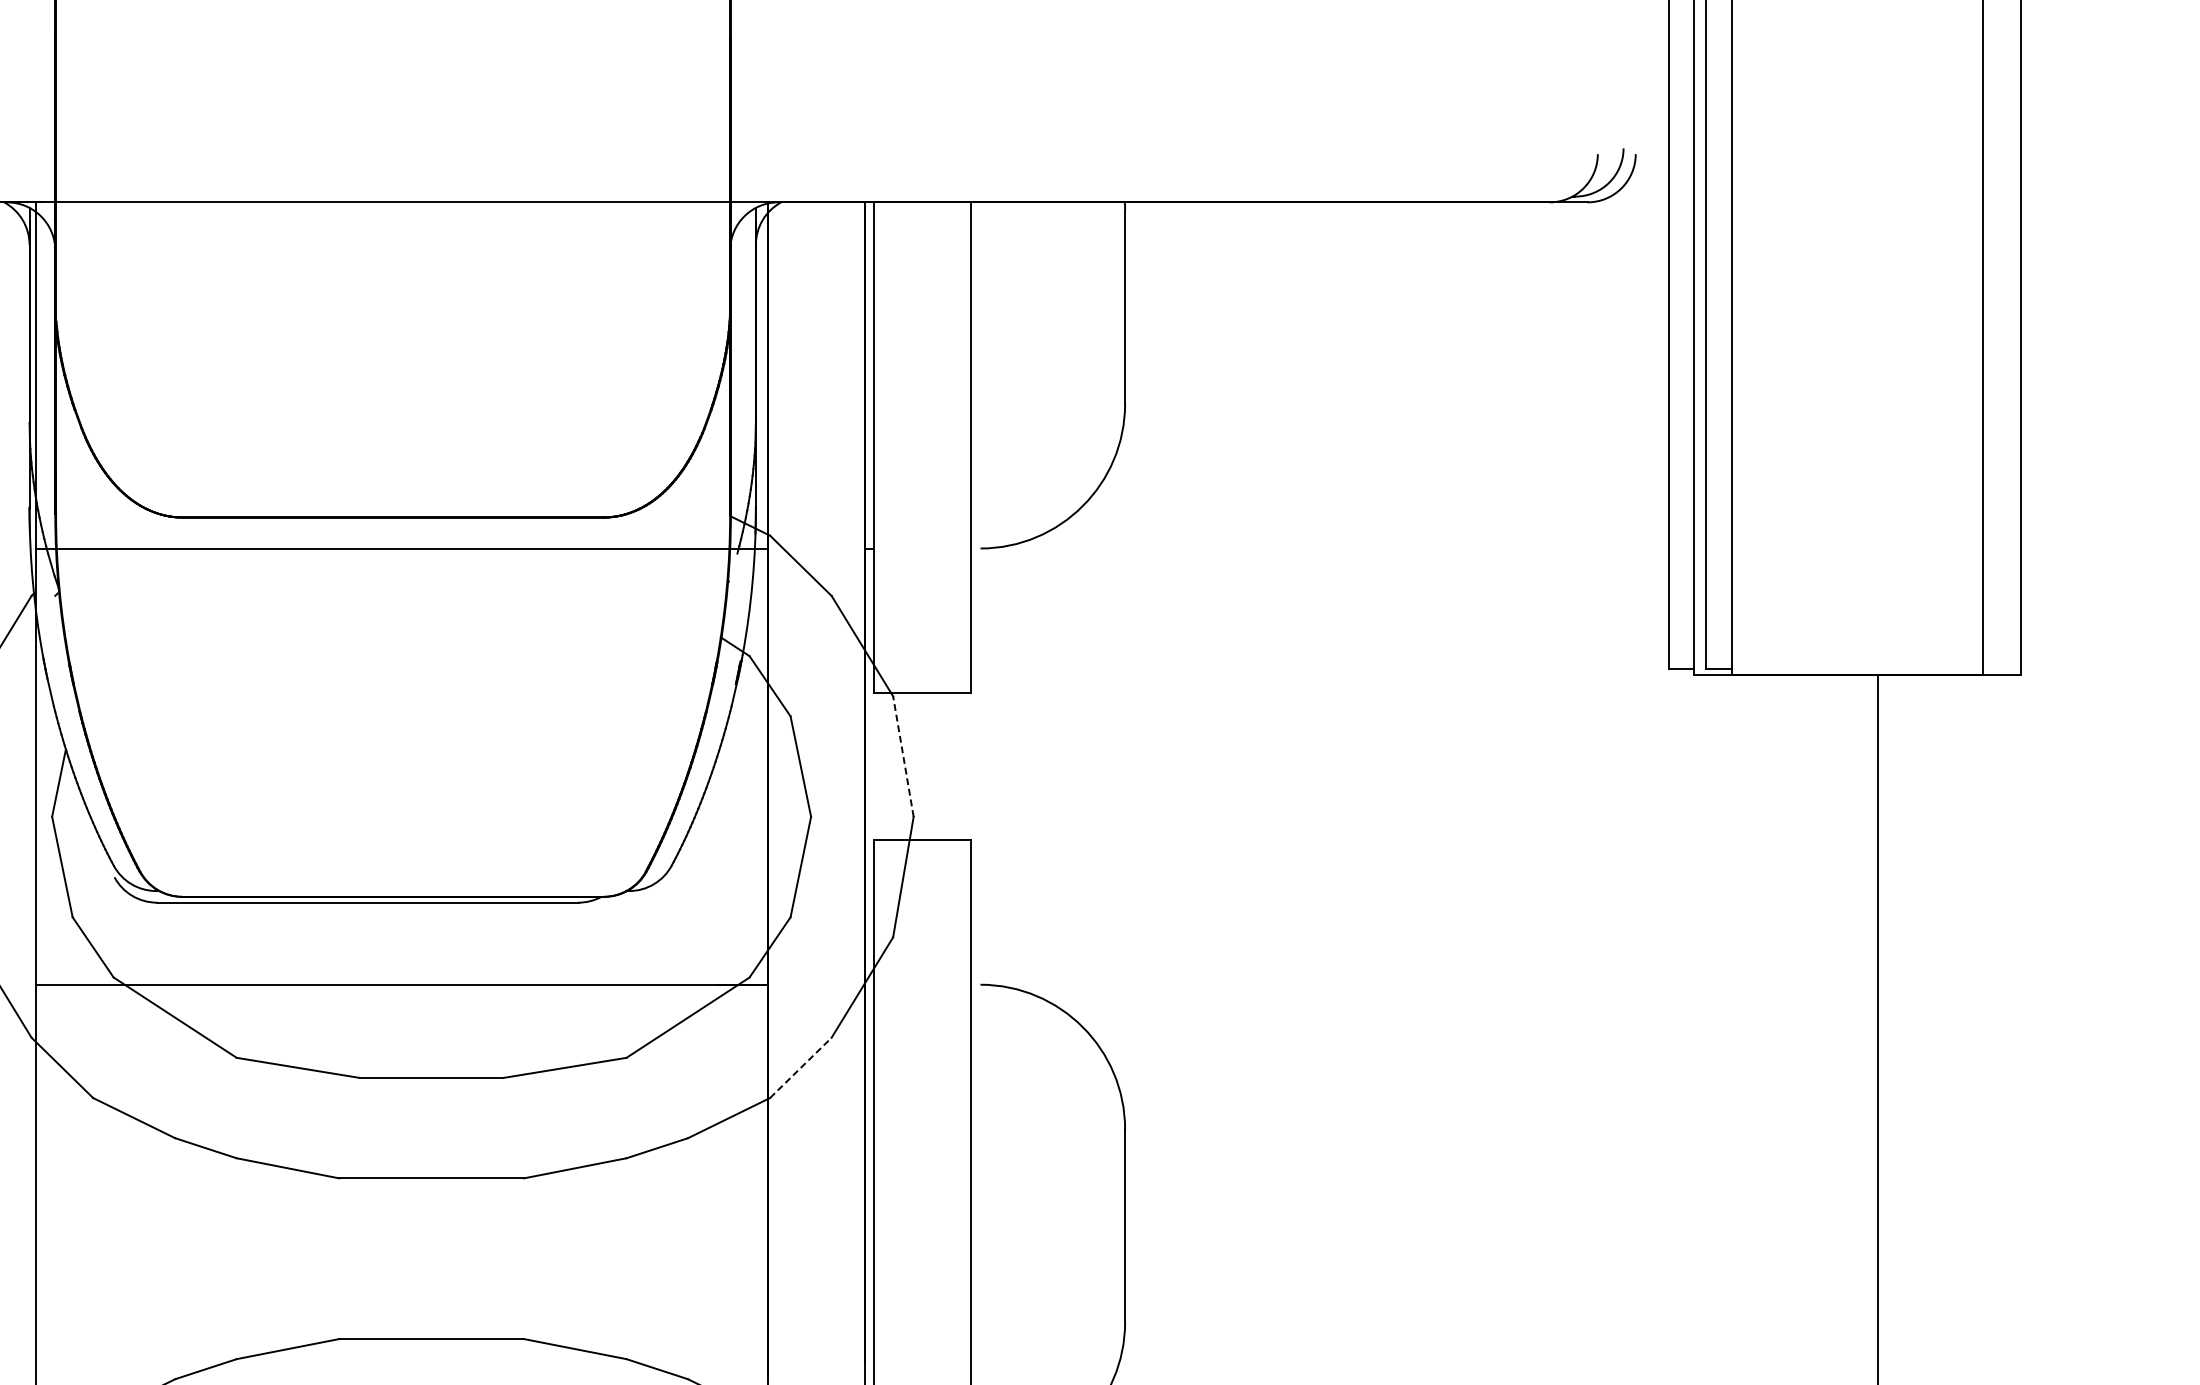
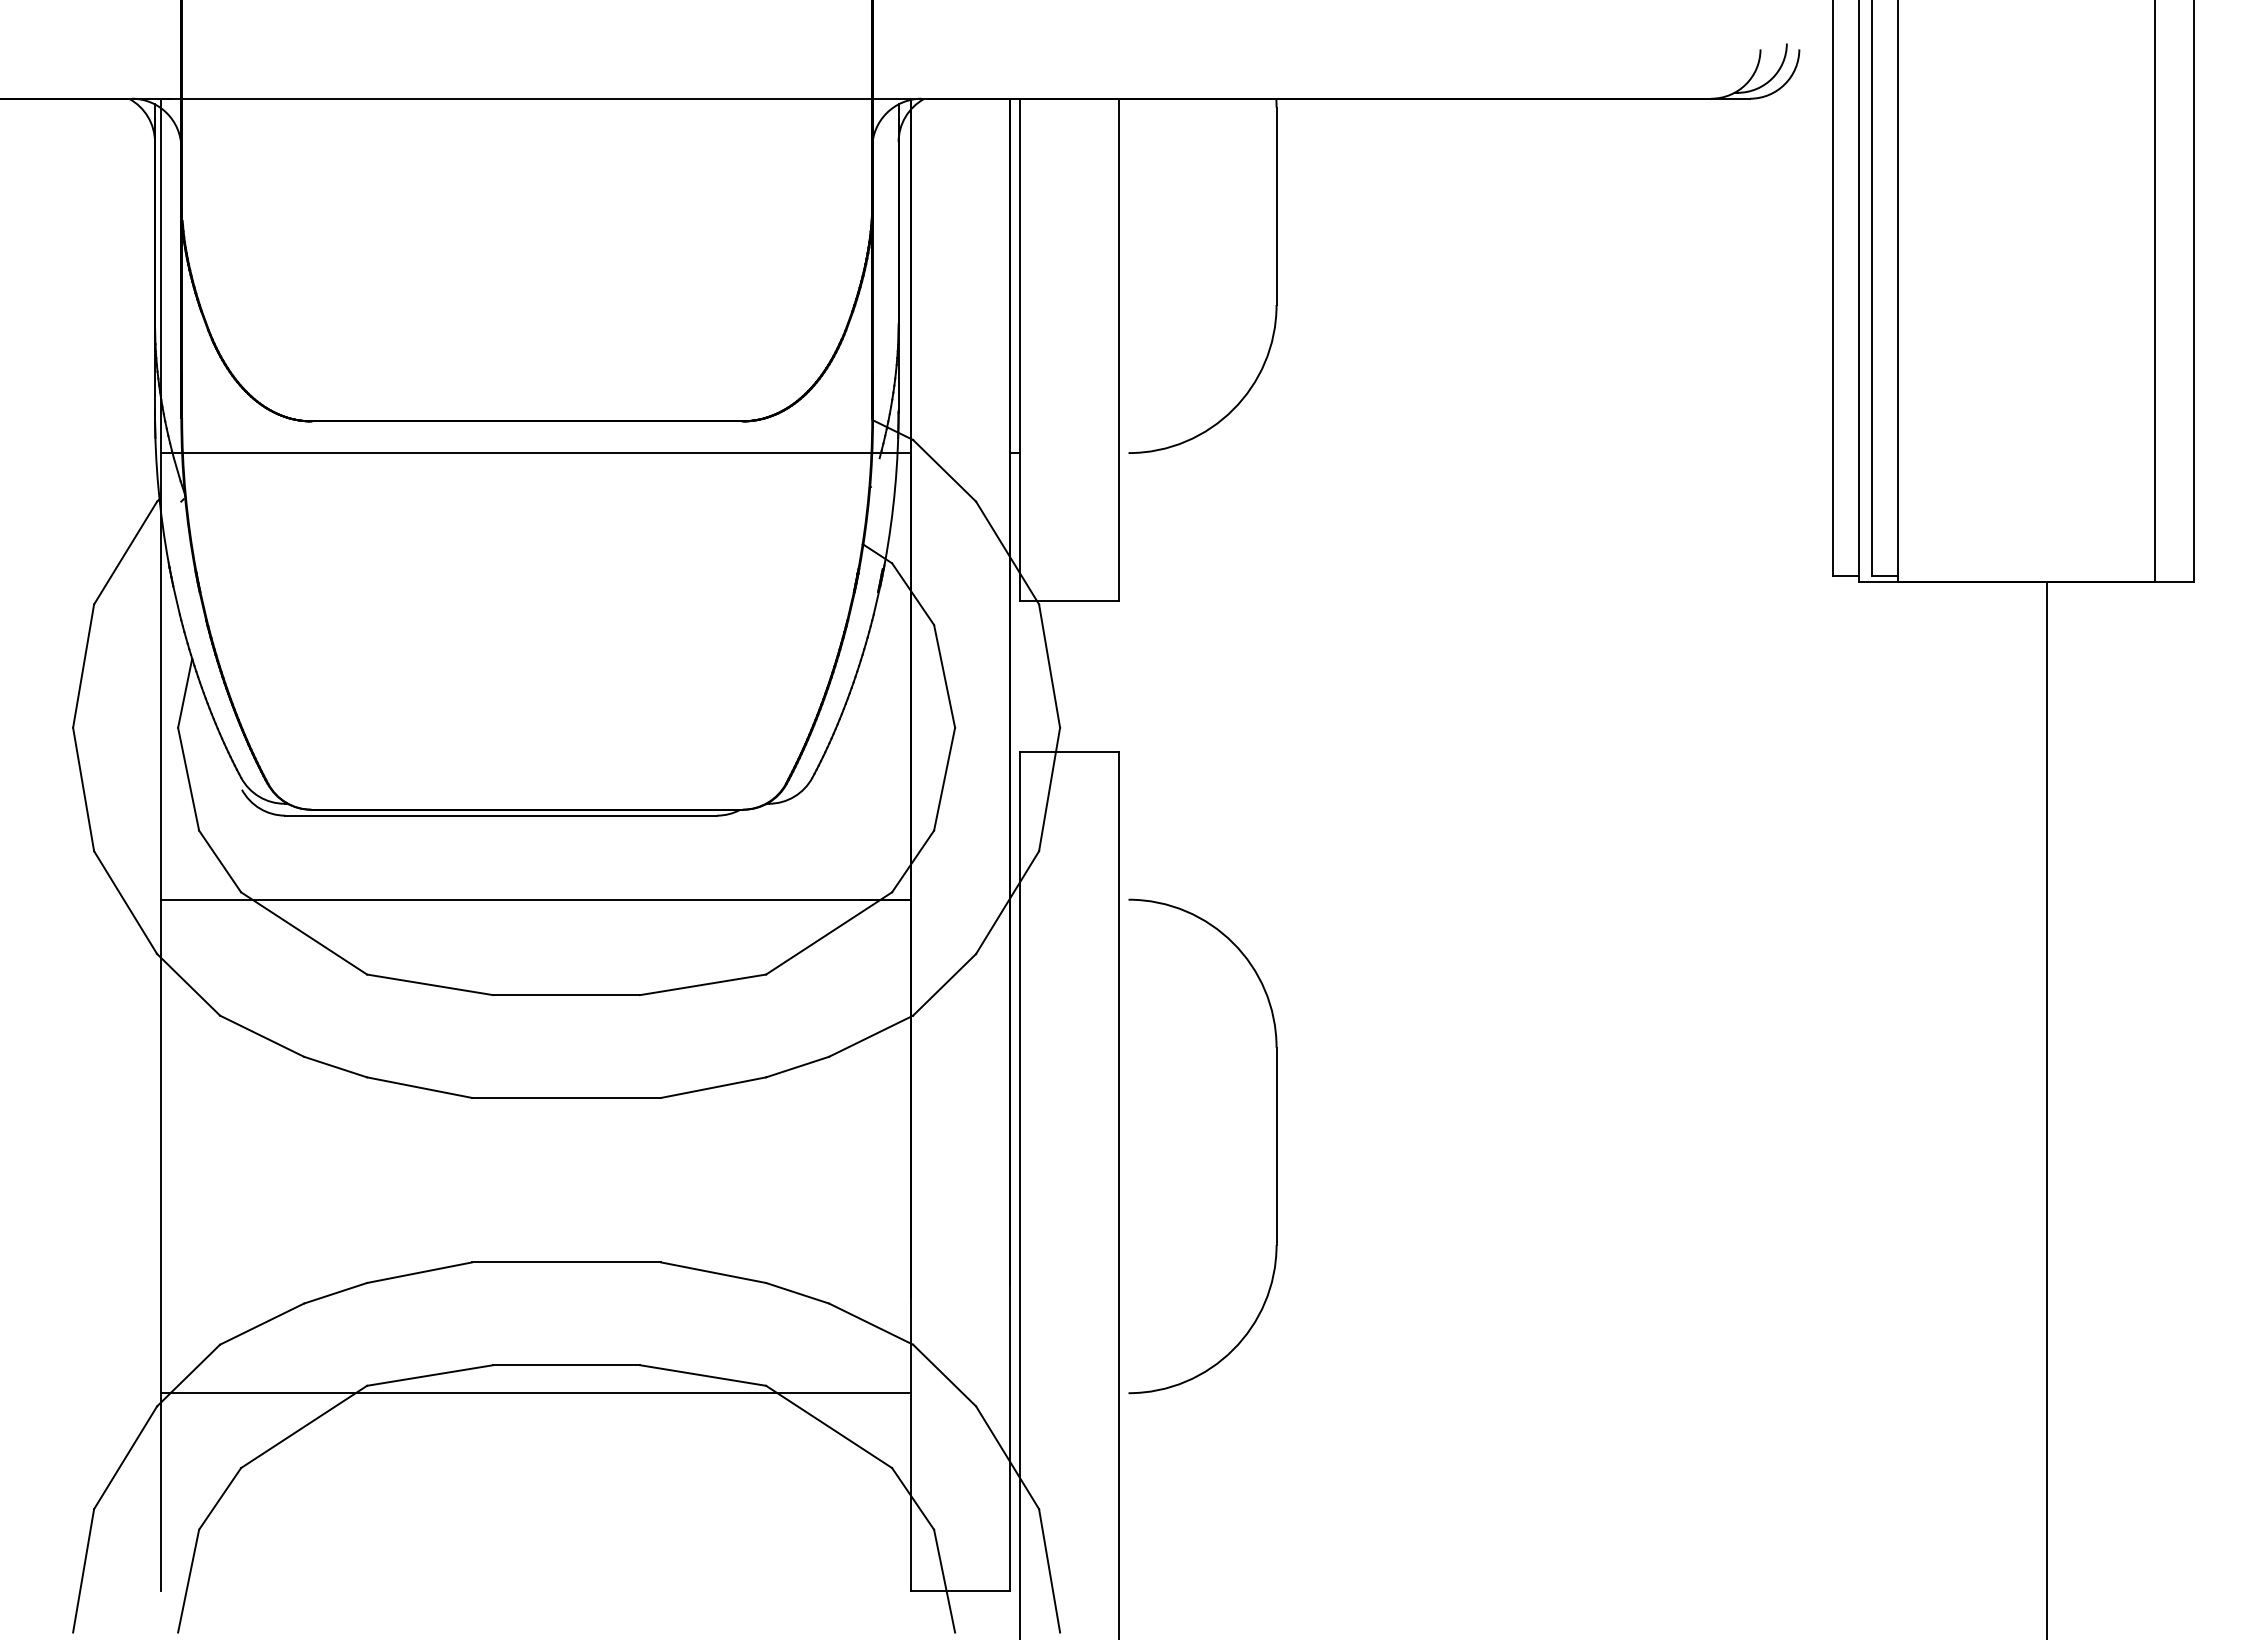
line: (903, 756) -> (1049, 666), dashed -> solid
line: (800, 1067) -> (944, 984), dashed -> solid

